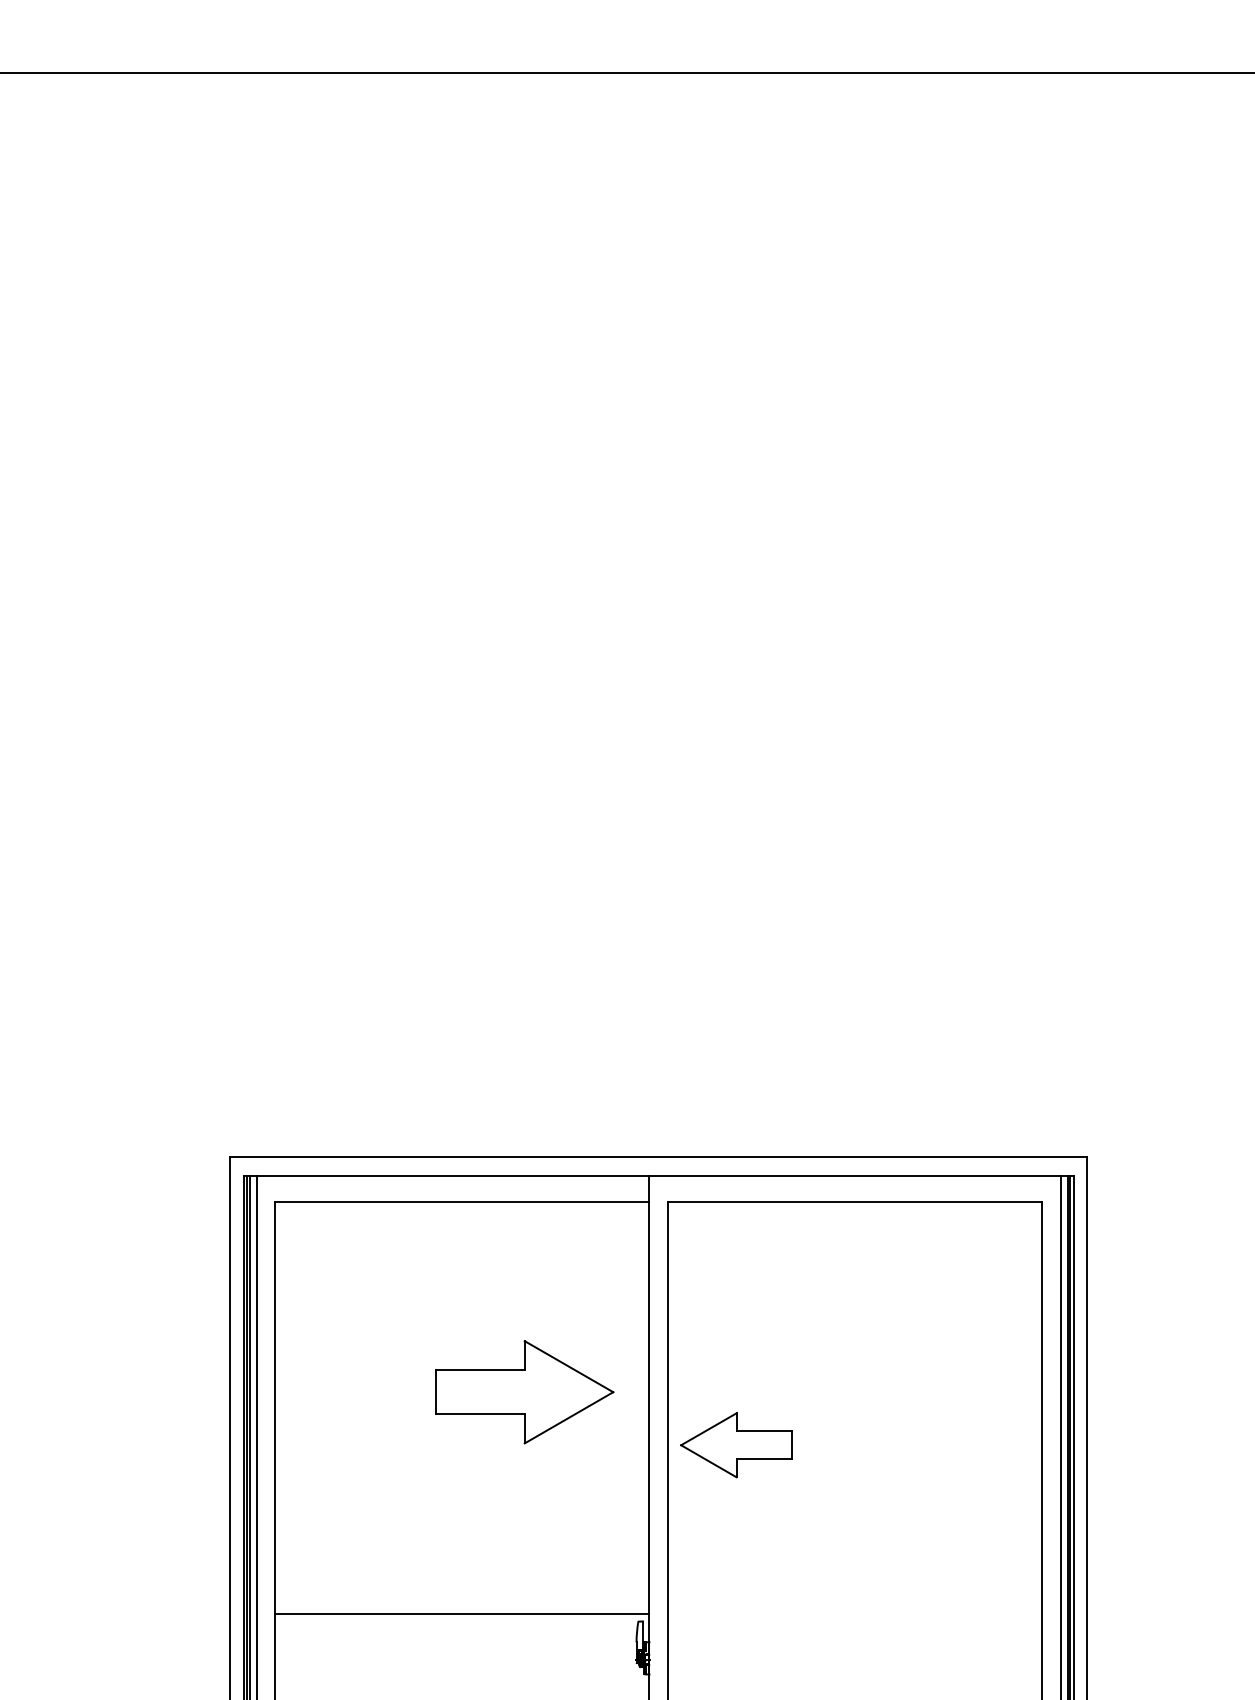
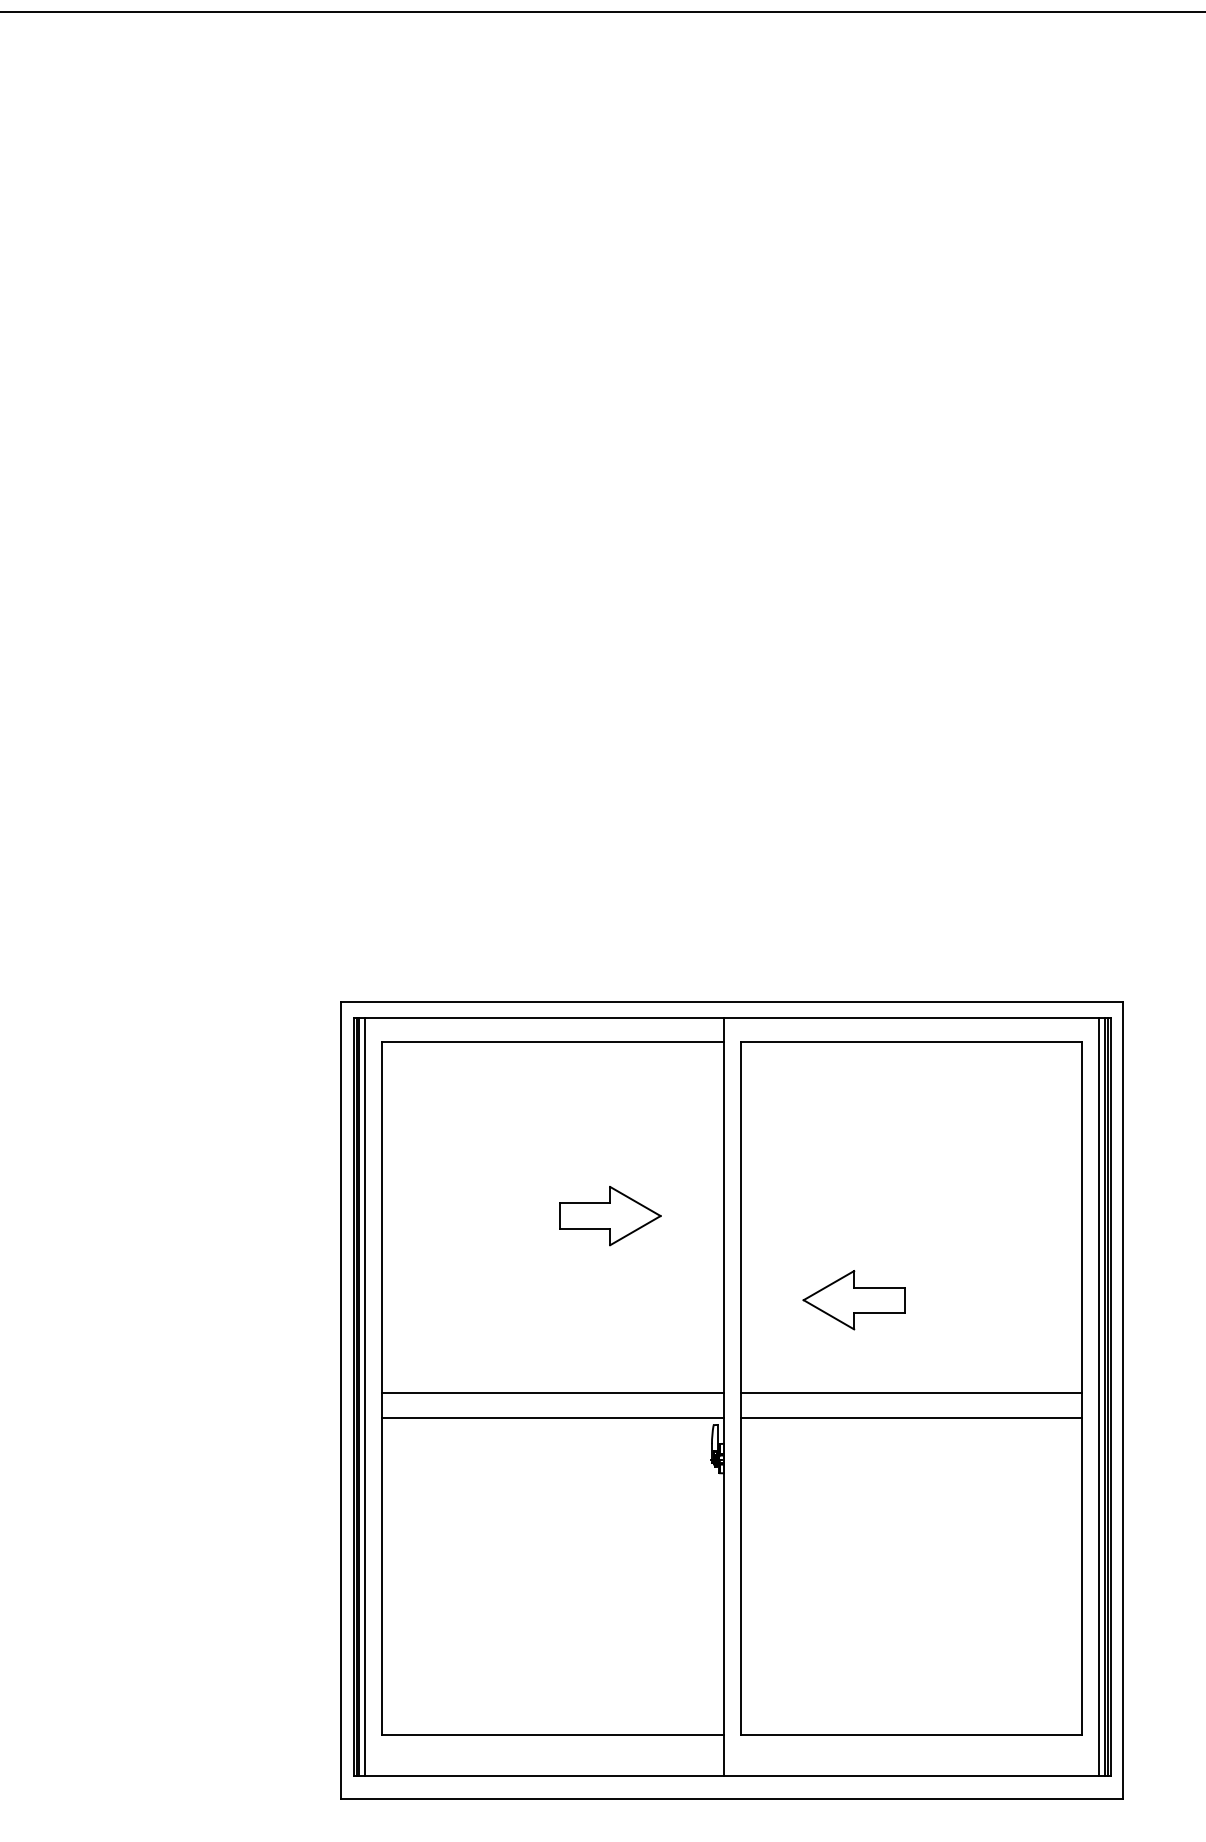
part: (525, 1392) -> (610, 1216), size x0.62
part: (735, 1445) -> (853, 1300), moved
line: (461, 1585) -> (552, 1392), added
line: (855, 1585) -> (911, 1392), added
line: (855, 1613) -> (911, 1417), added

